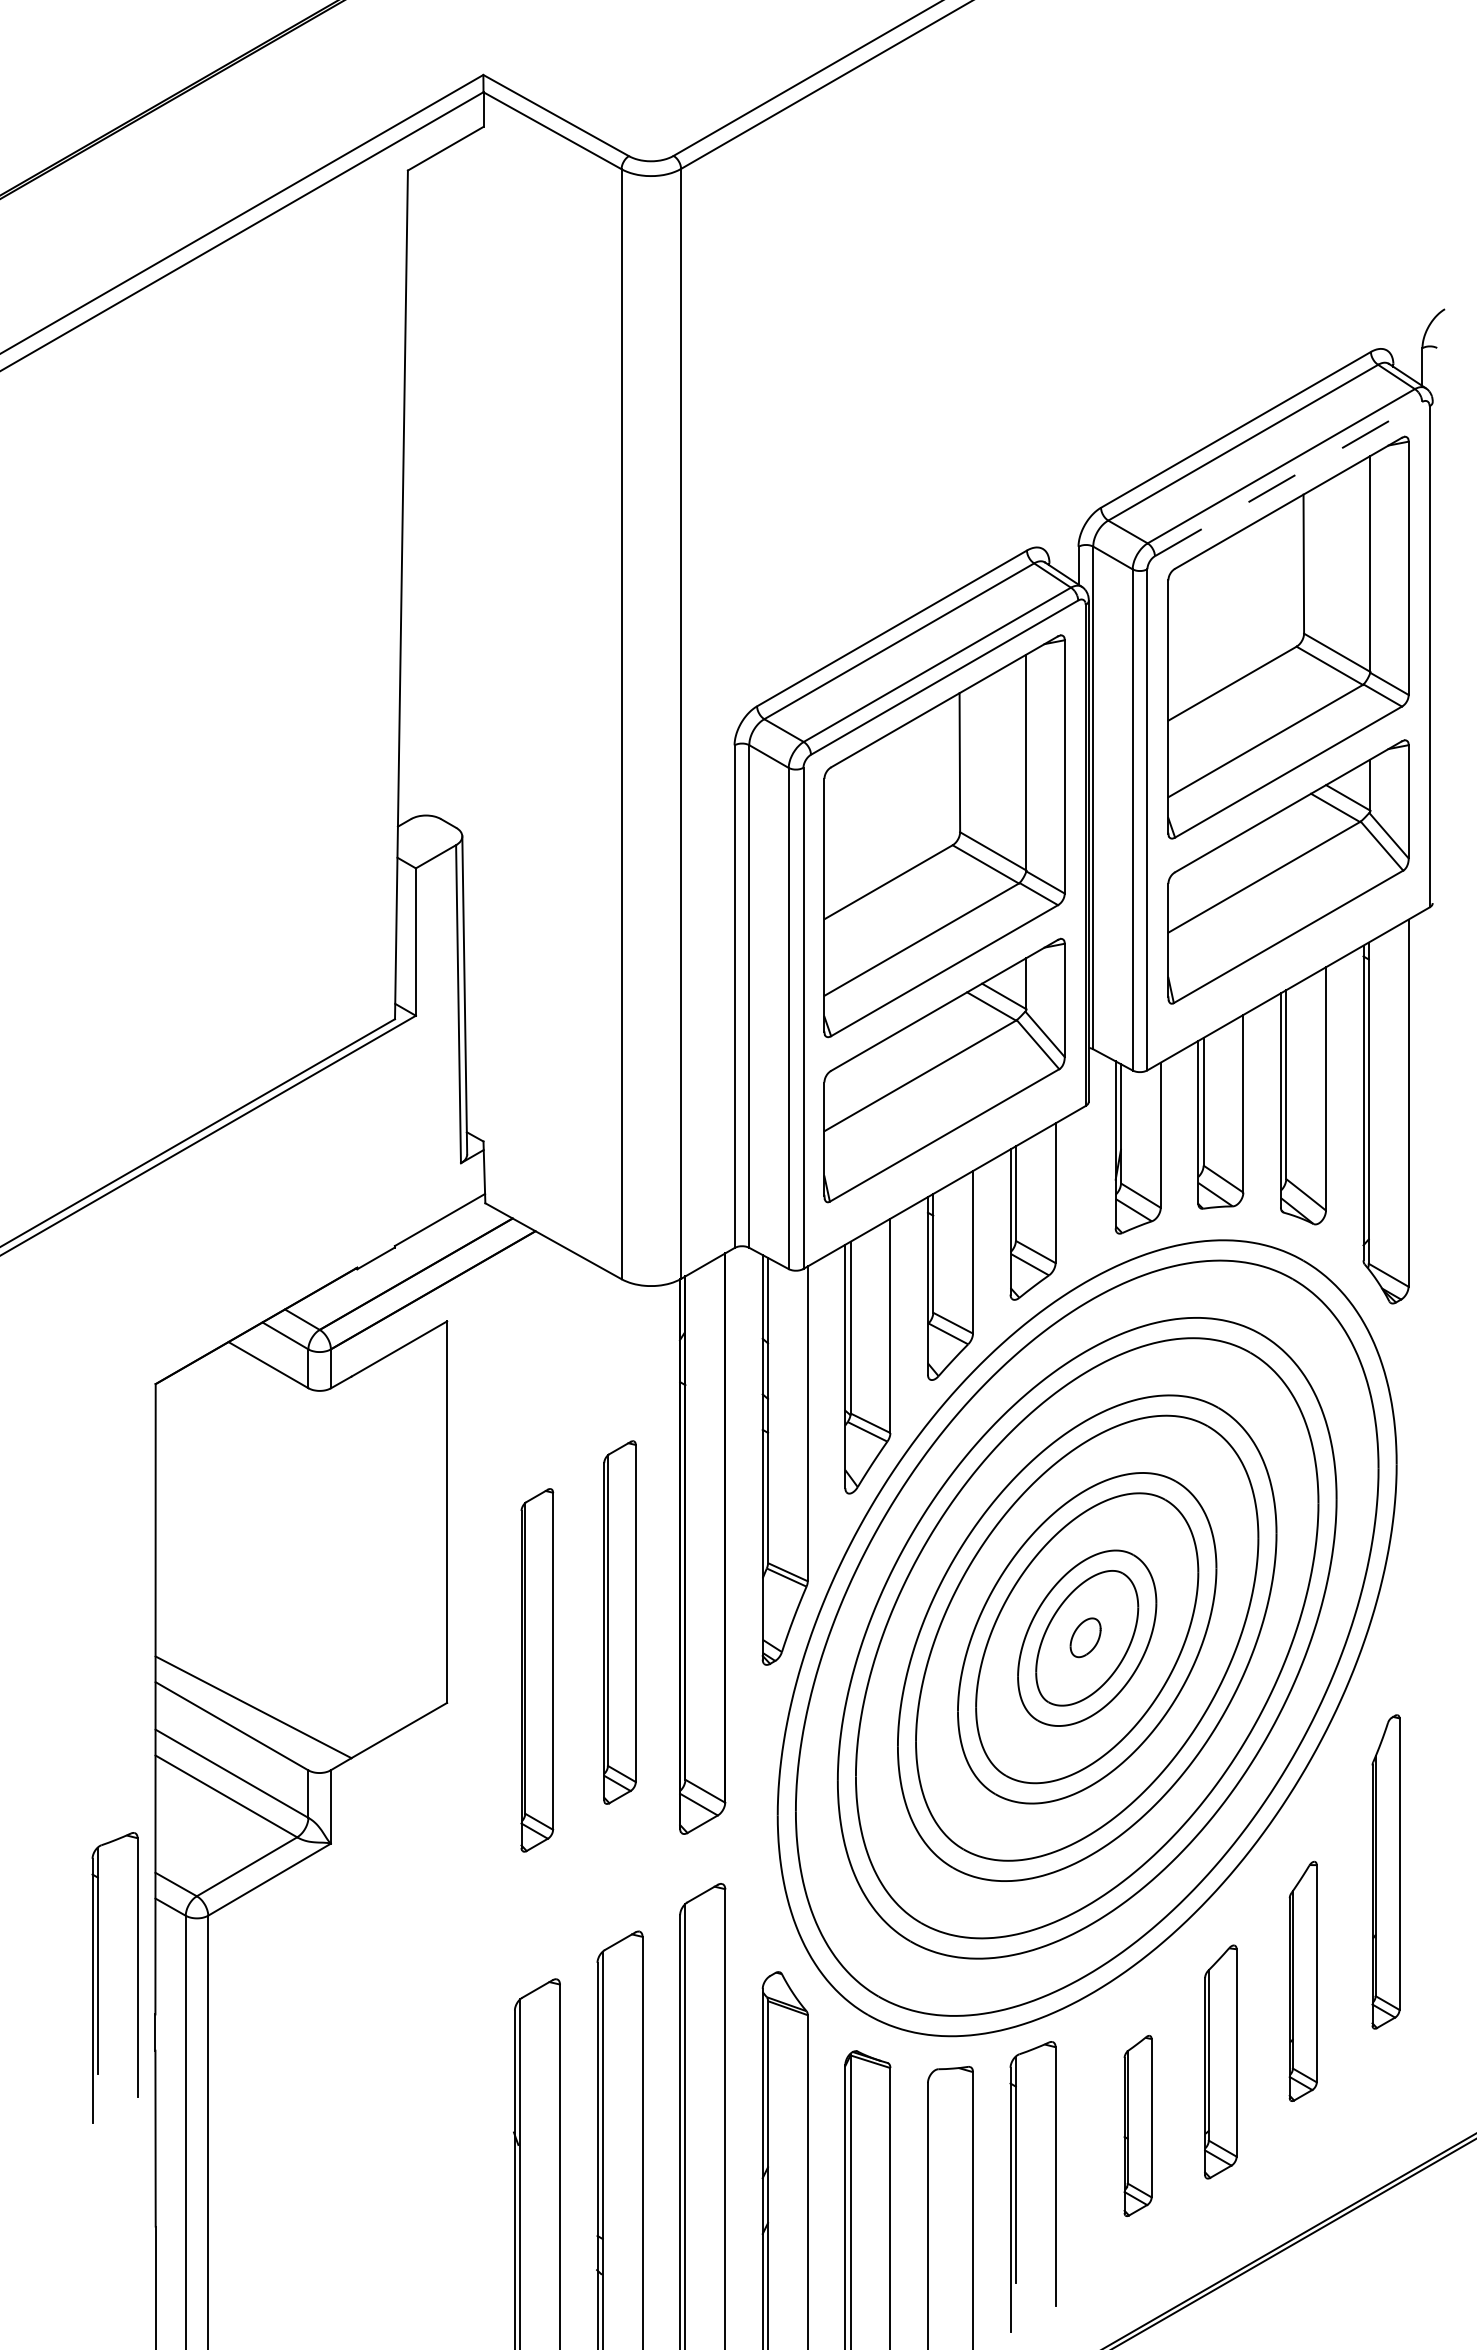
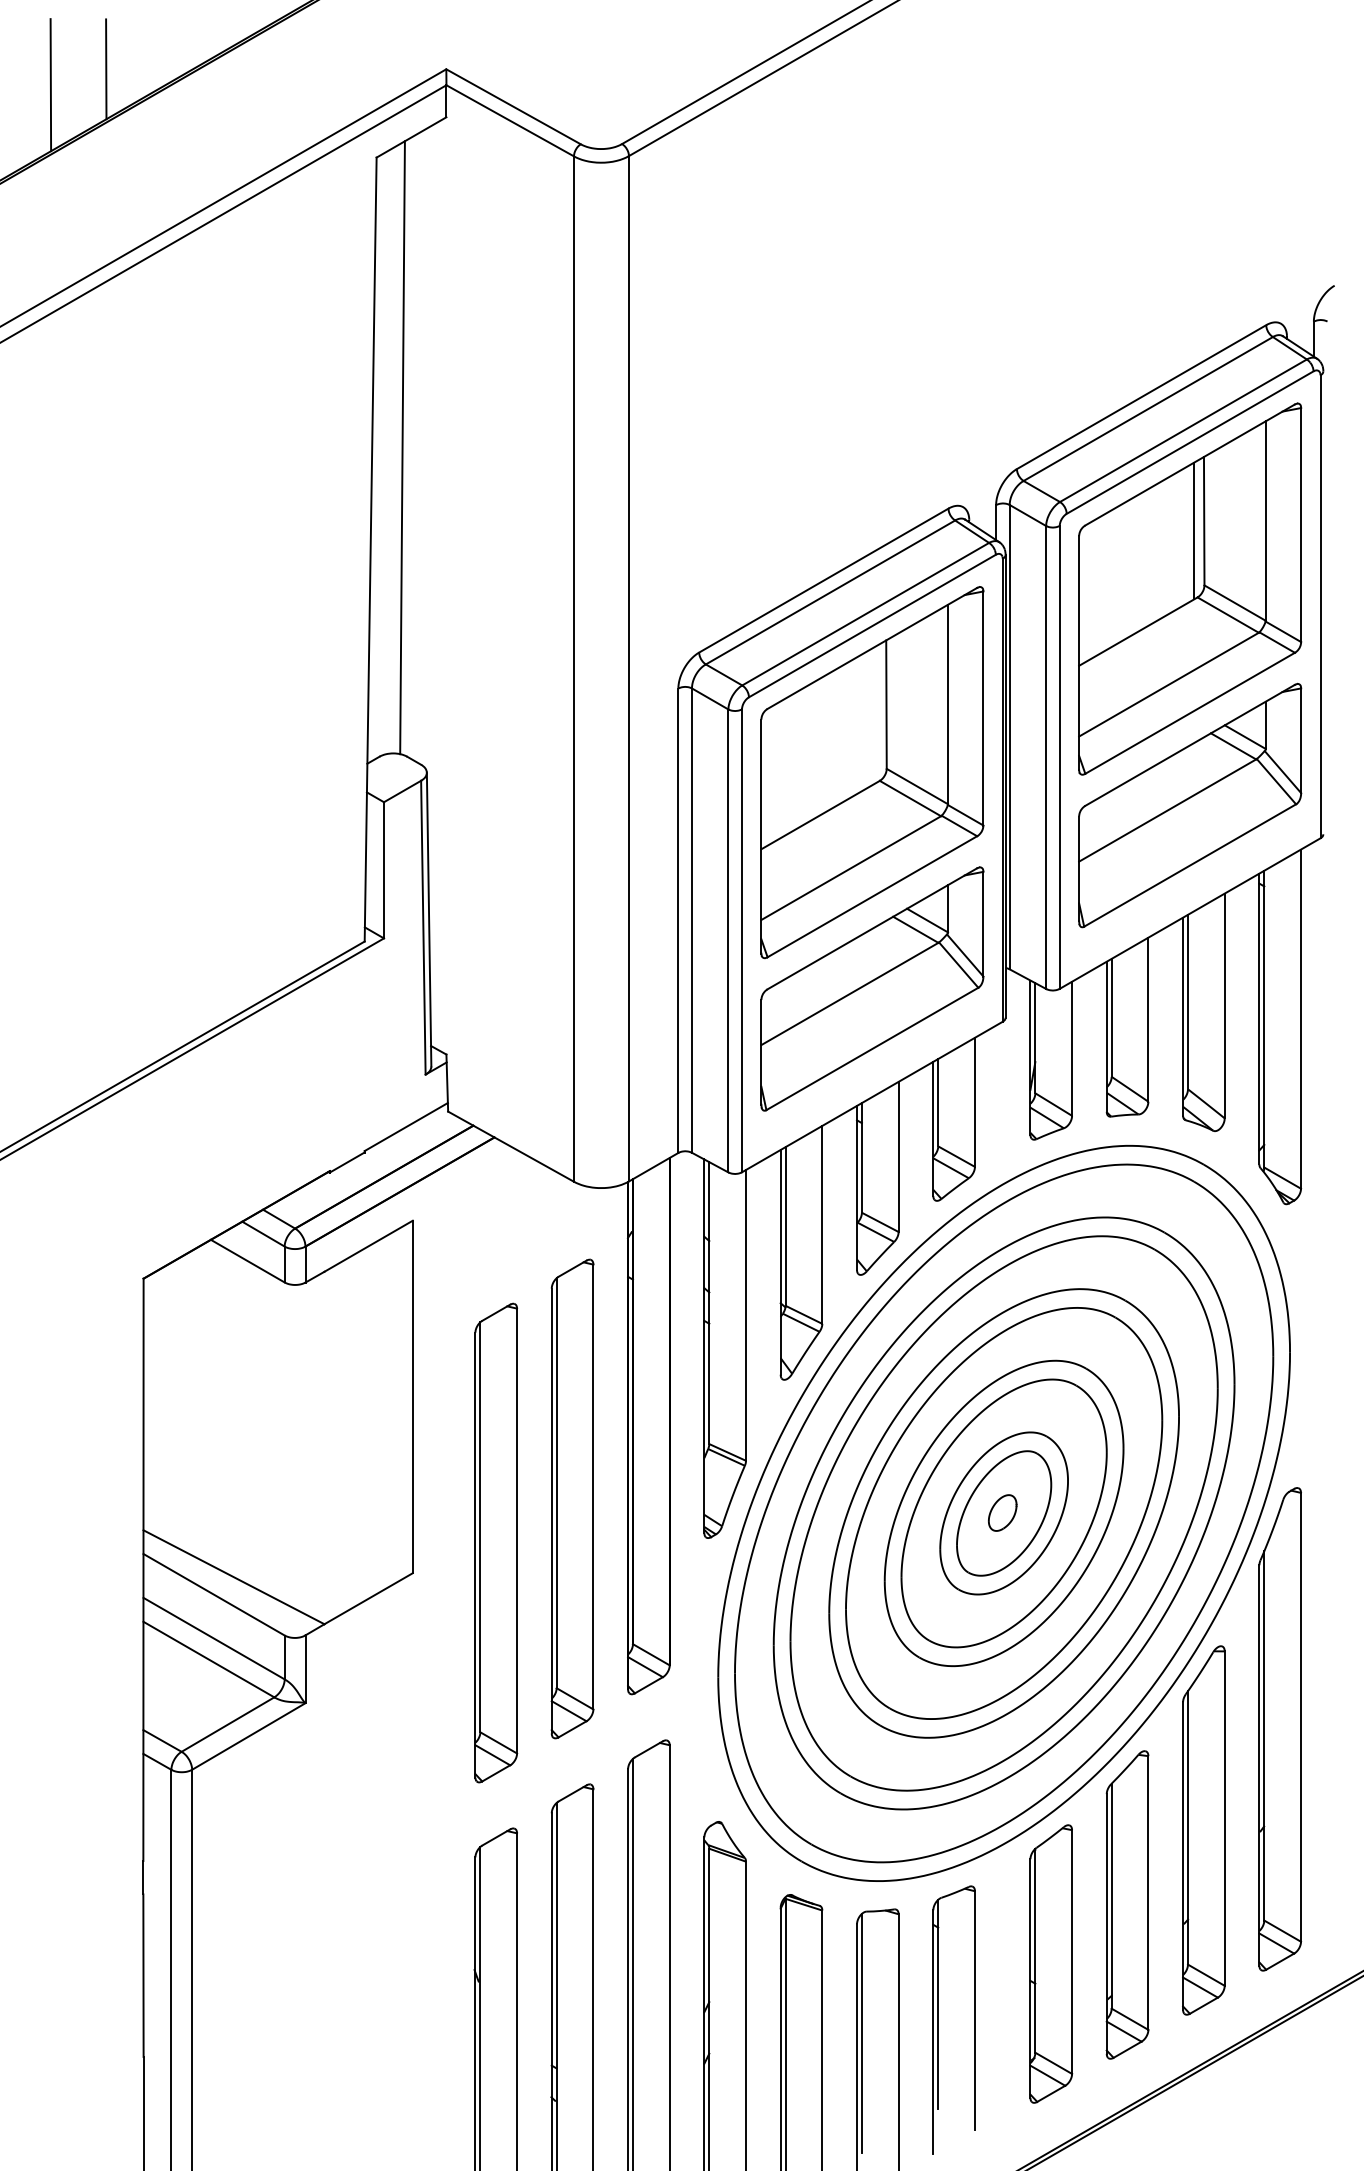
line: (115, 74) -> (106, 68), added
line: (55, 91) -> (51, 84), added
line: (1288, 478) -> (1190, 442), dashed -> solid
line: (435, 484) -> (402, 447), added
line: (1293, 574) -> (1194, 530), added
part: (619, 1622) -> (572, 1498), size x1.43
part: (536, 1670) -> (495, 1543), size x1.43
part: (1385, 1871) -> (1279, 1728), size x1.67
part: (98, 1977) -> (90, 1826), removed
part: (1302, 1981) -> (1203, 1830), size x1.67
part: (1220, 2061) -> (1127, 1904), size x1.43
part: (1137, 2125) -> (1050, 1963), size x1.67
line: (933, 2200) -> (862, 2032), added

